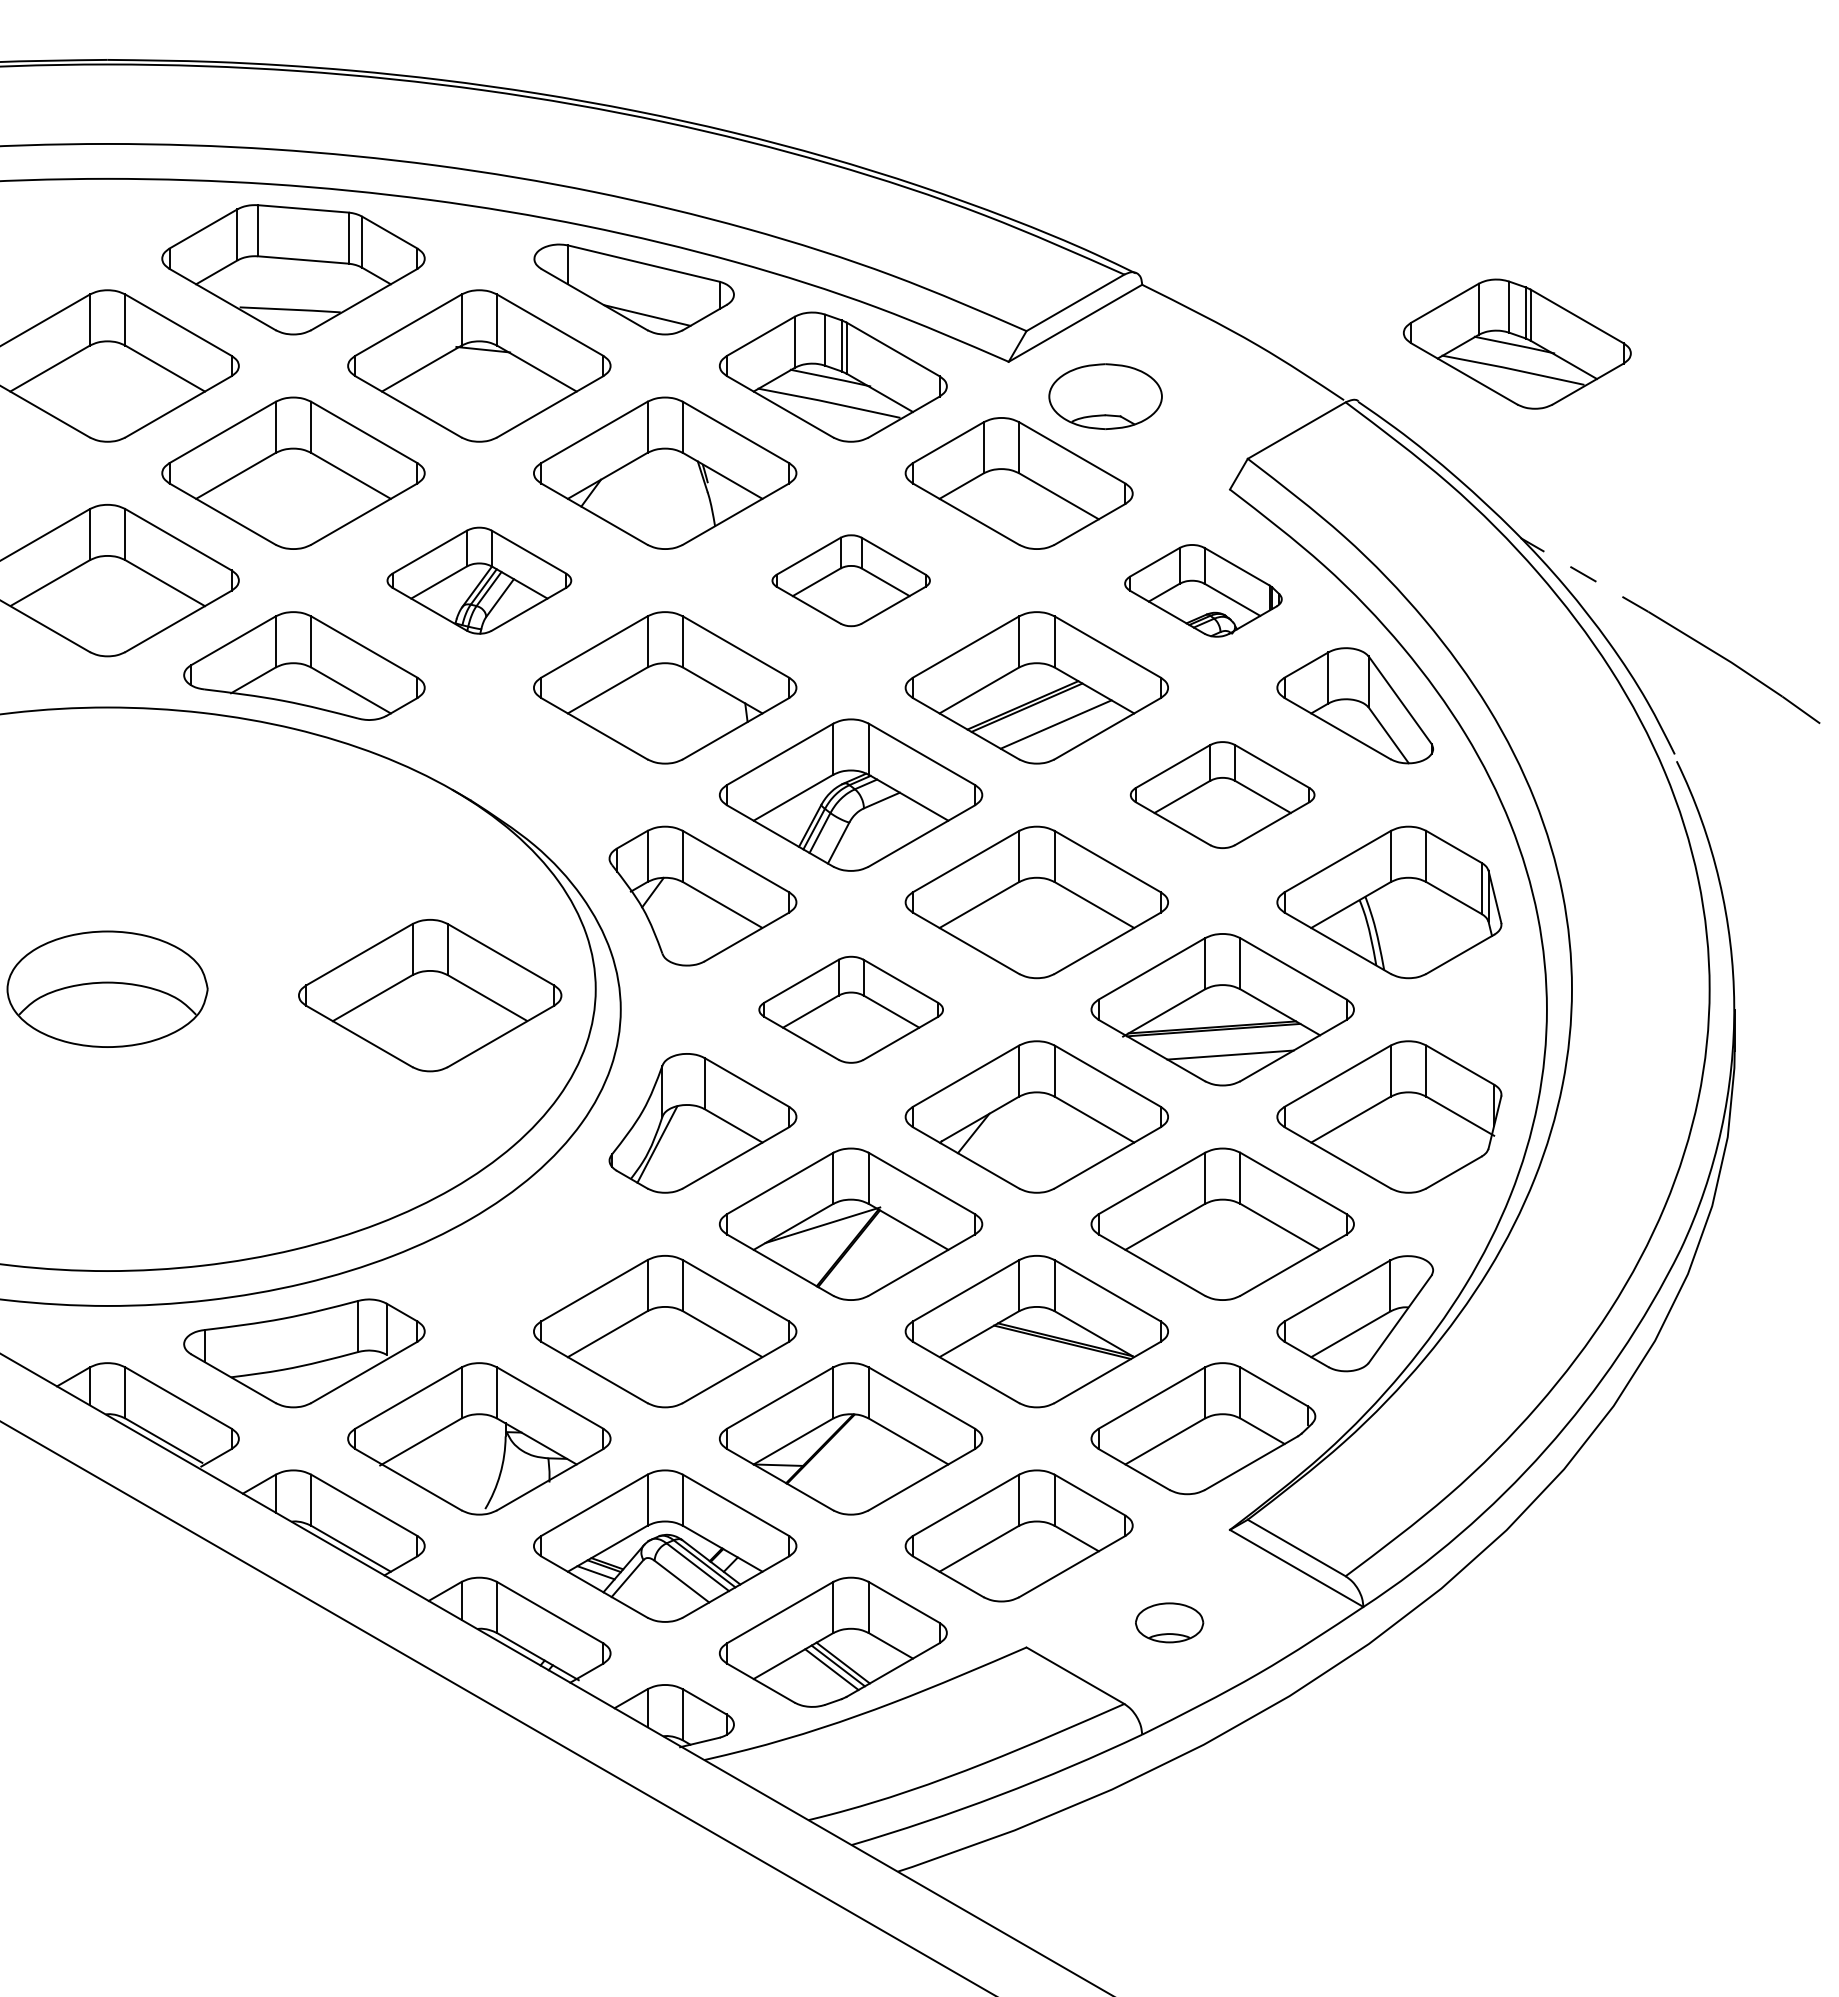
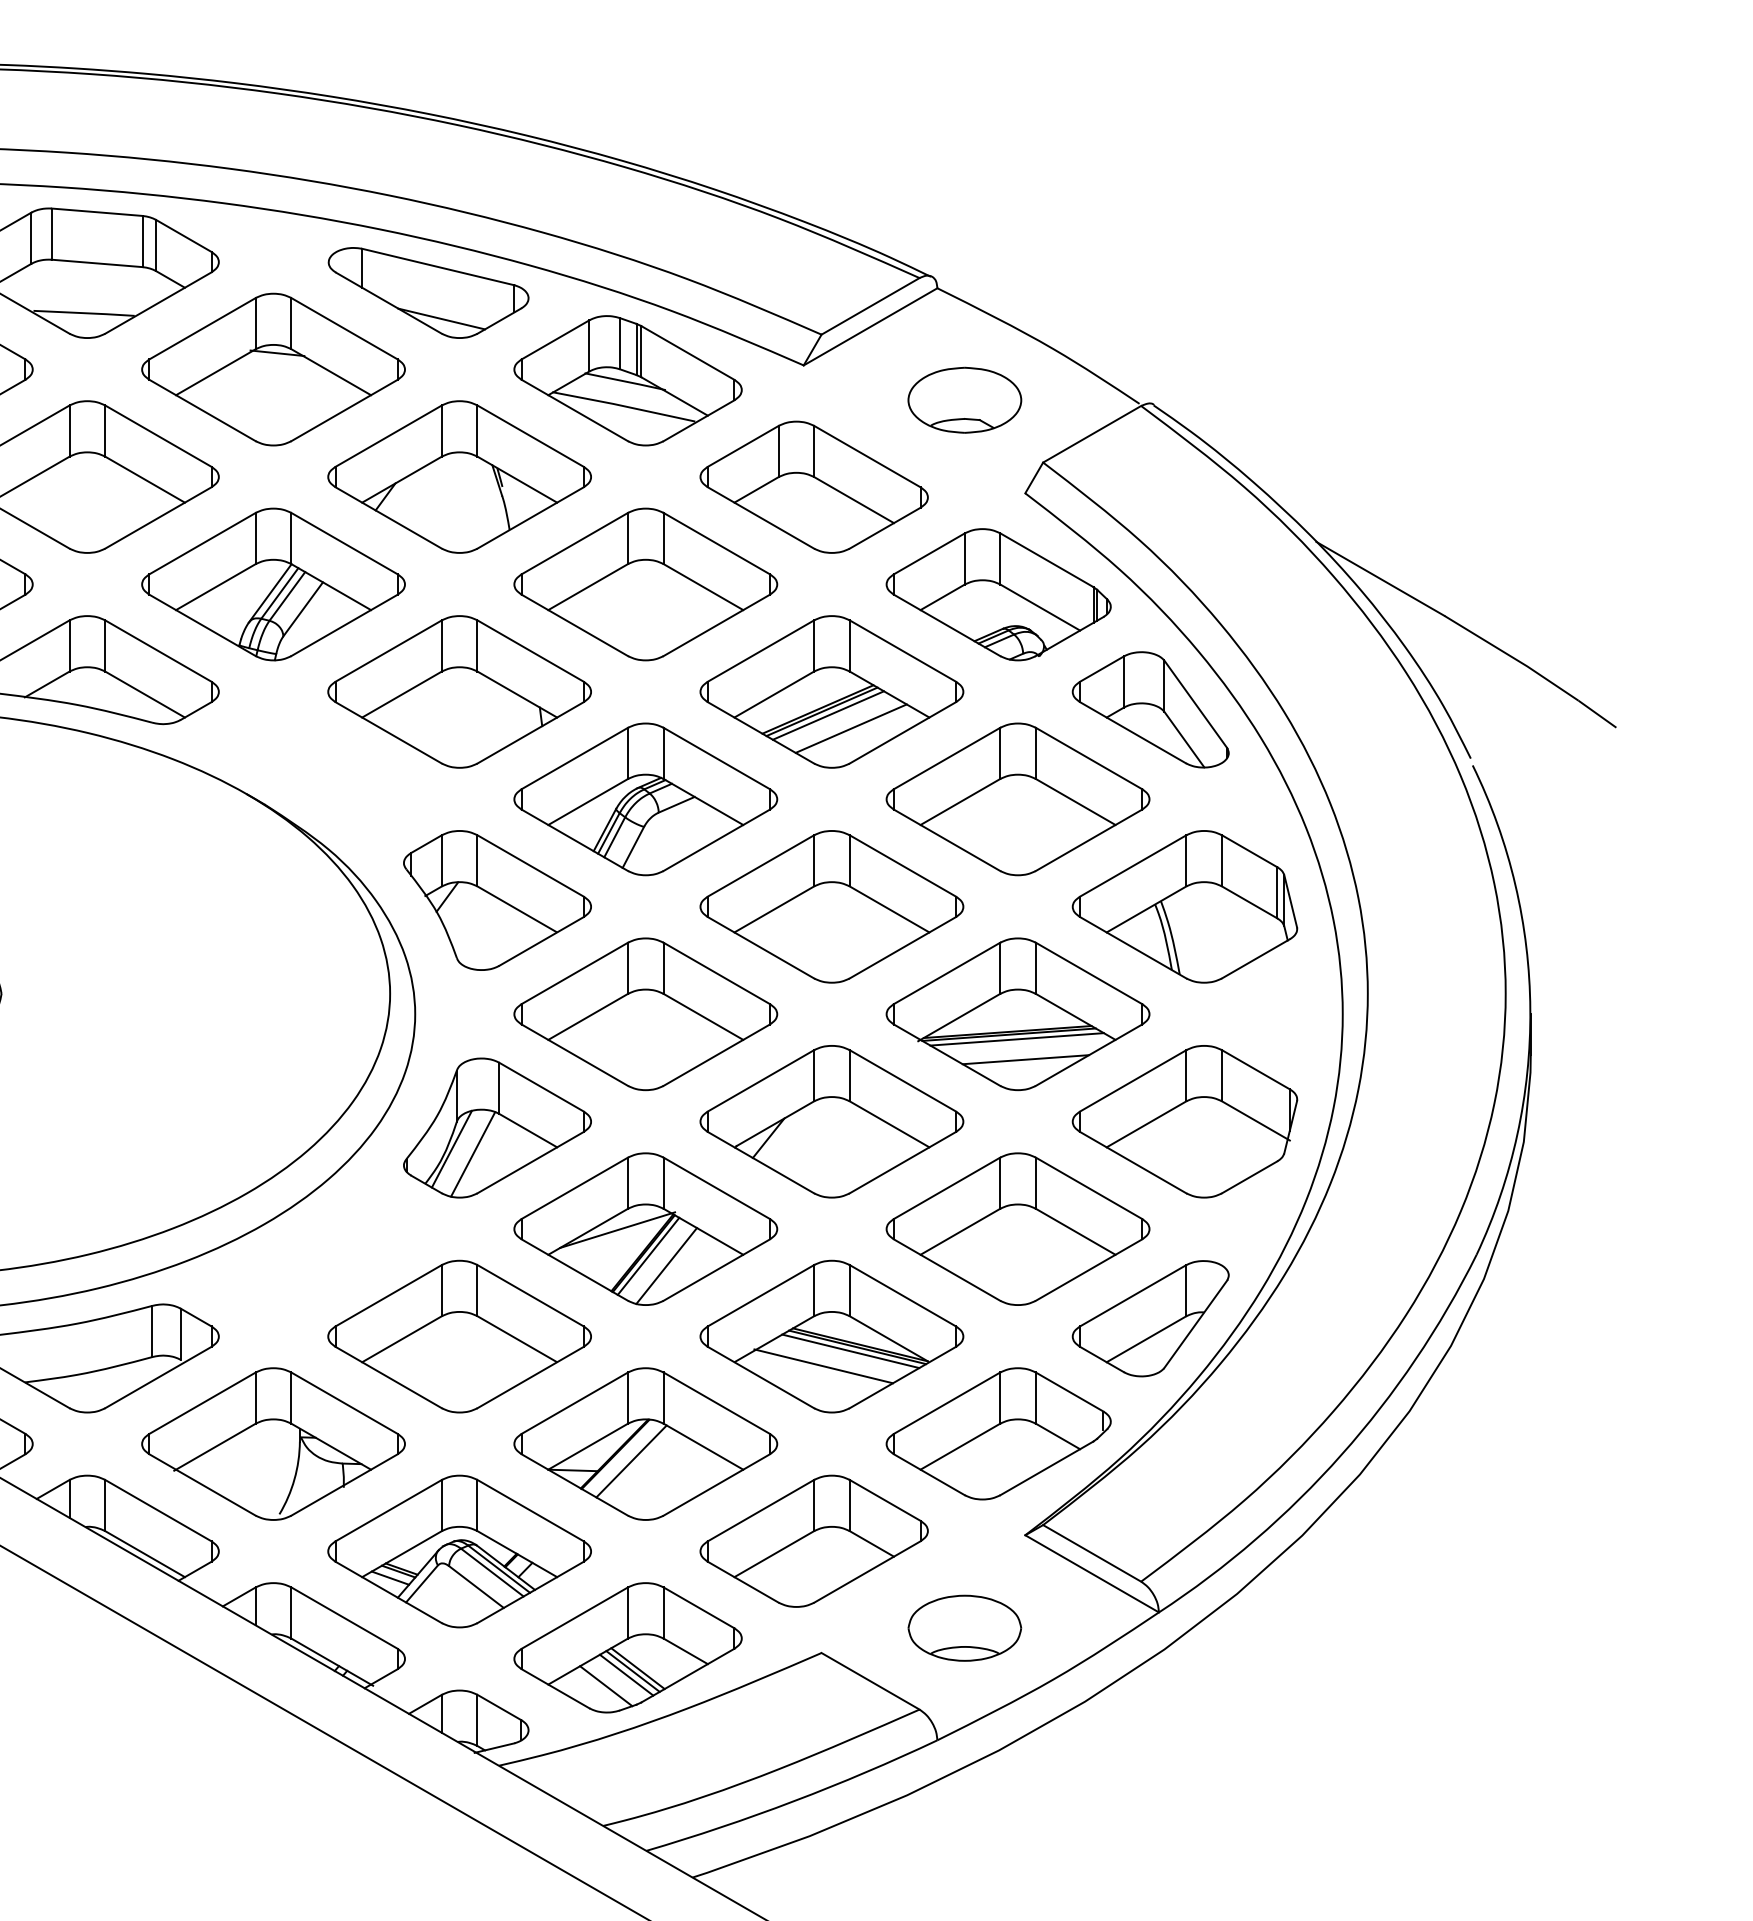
part: (1517, 343) -> (1313, 347), removed
part: (1105, 396) -> (964, 400), moved
line: (1584, 574) -> (1380, 578), dashed -> solid
part: (479, 580) -> (273, 584), size x1.43
part: (851, 580) -> (646, 584), size x1.67
part: (1203, 590) -> (998, 594), size x1.43
line: (1032, 711) -> (827, 715), added
part: (1222, 794) -> (1017, 798), size x1.43
part: (430, 995) -> (224, 1000), removed
part: (851, 1009) -> (646, 1014), size x1.43
line: (1221, 1034) -> (1016, 1039), added
line: (678, 1149) -> (473, 1154), added
line: (853, 1250) -> (648, 1255), added
line: (871, 1261) -> (666, 1266), added
line: (1055, 1345) -> (850, 1350), added
line: (1028, 1361) -> (823, 1366), added
line: (836, 1456) -> (631, 1461), added
part: (1169, 1622) -> (964, 1627), size x1.67
line: (811, 1680) -> (606, 1686), added

